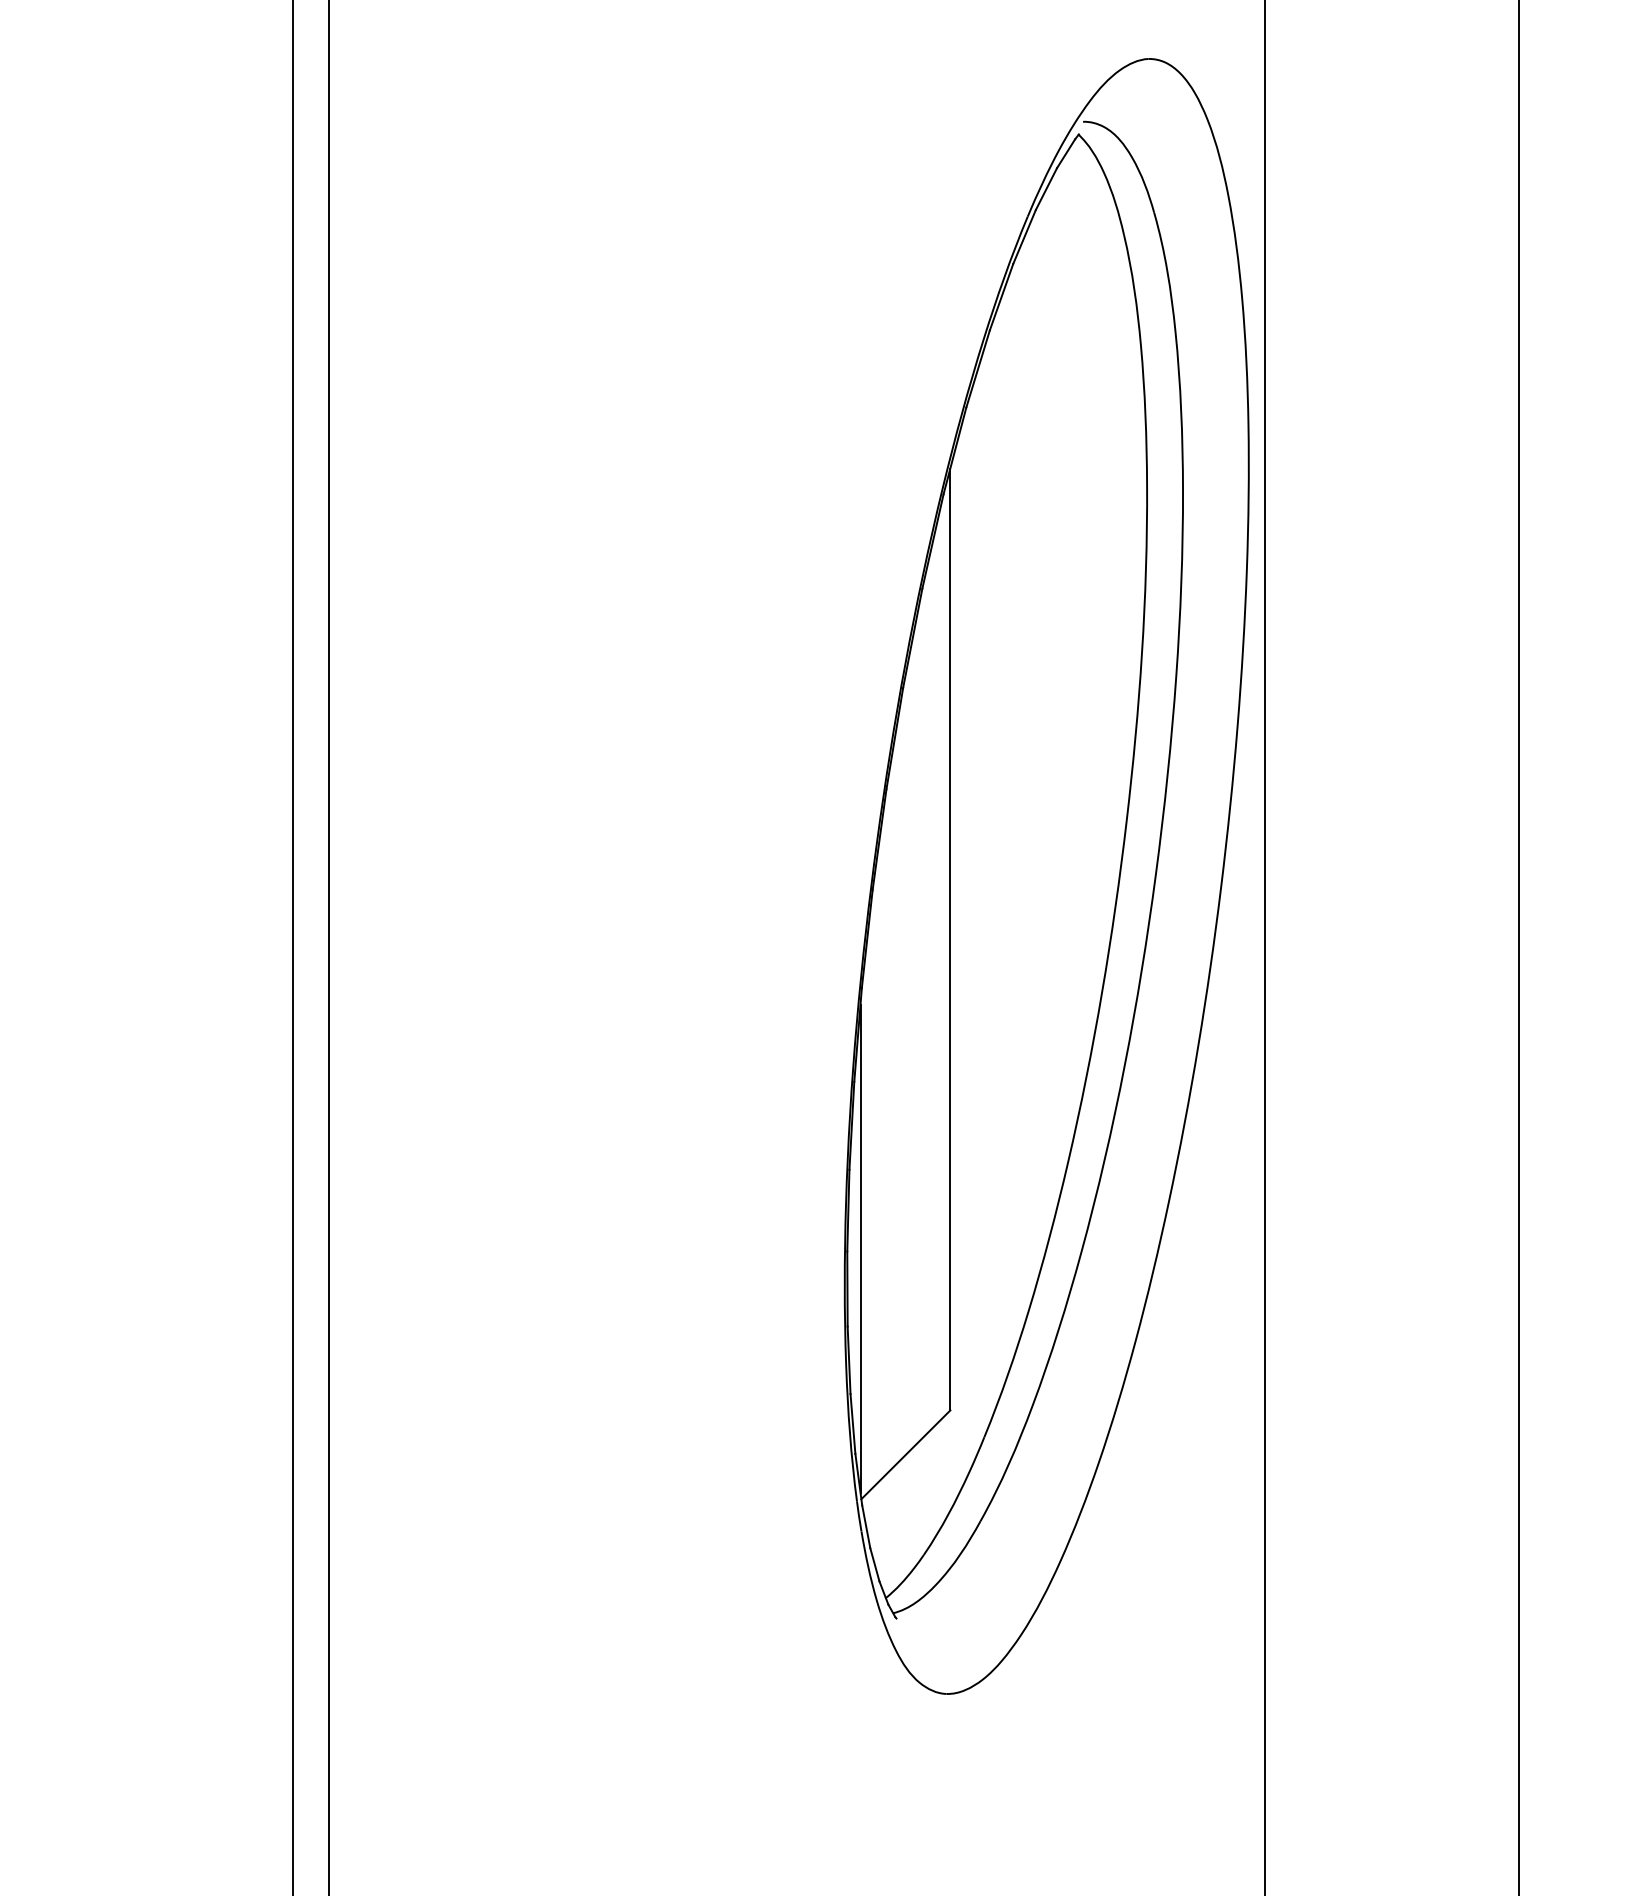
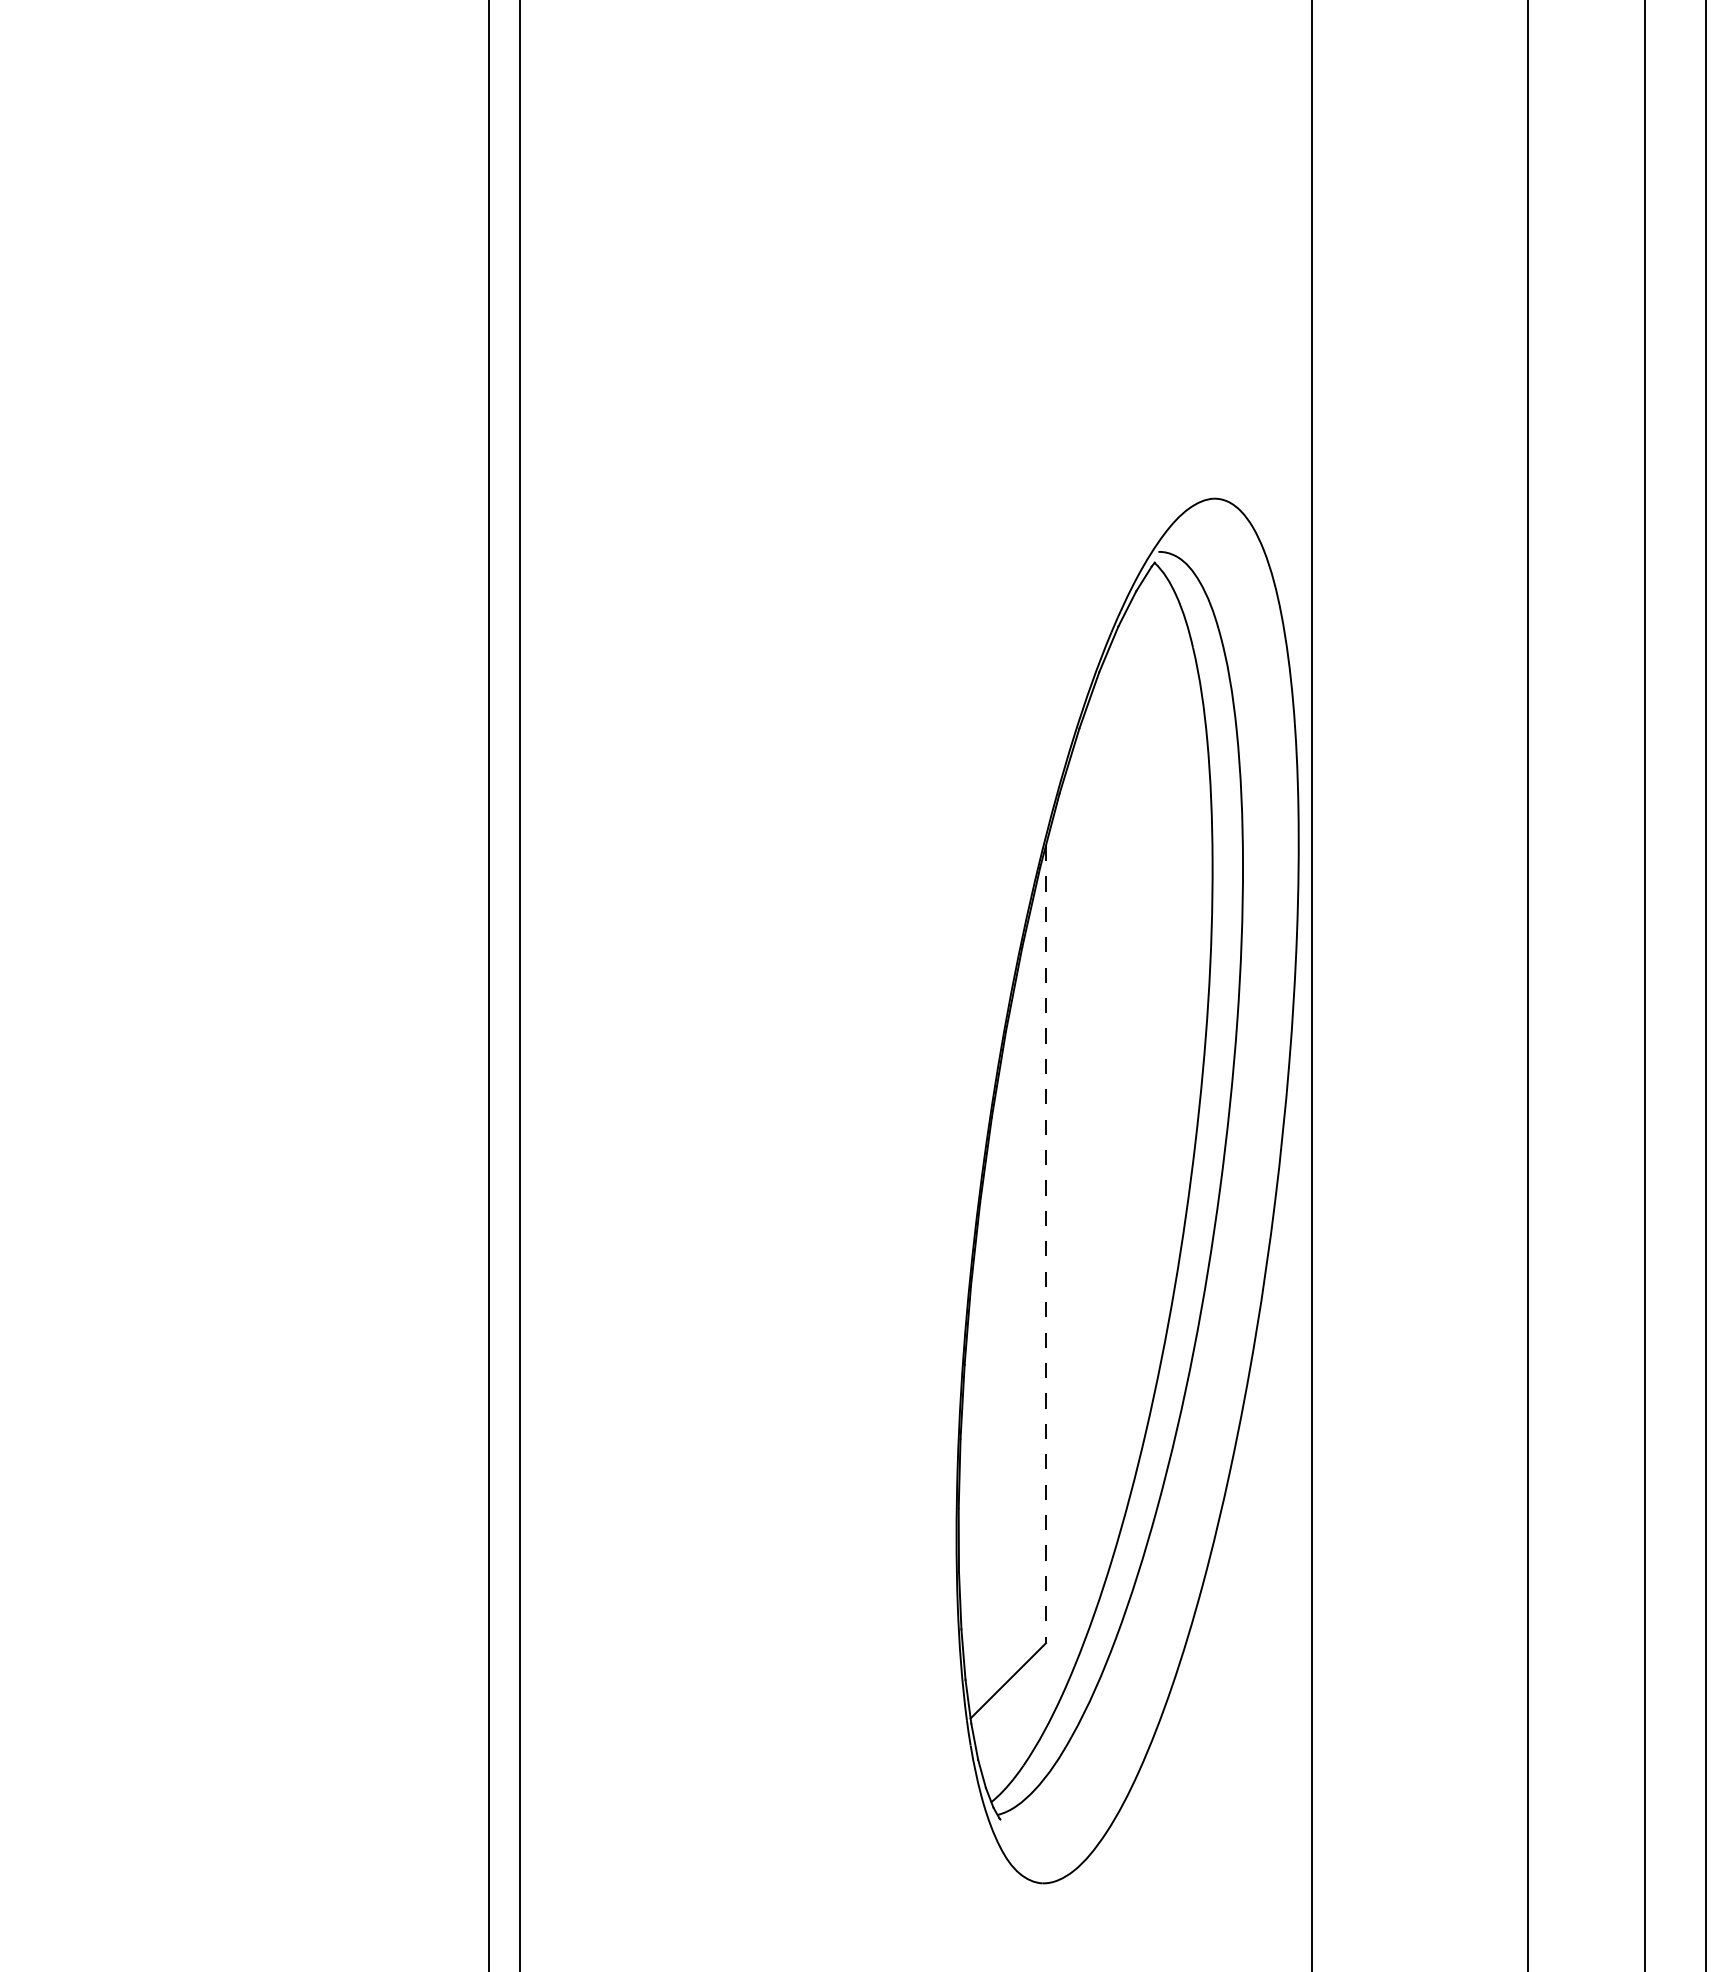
line: (949, 939) -> (1045, 1244), solid -> dashed
line: (860, 1248) -> (969, 1506), removed

